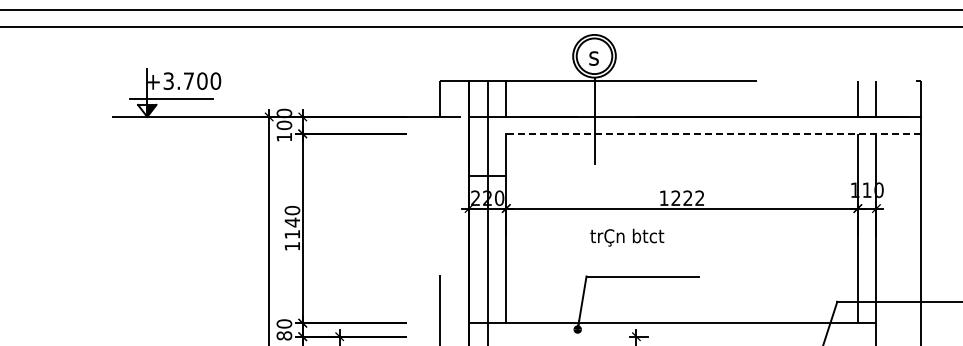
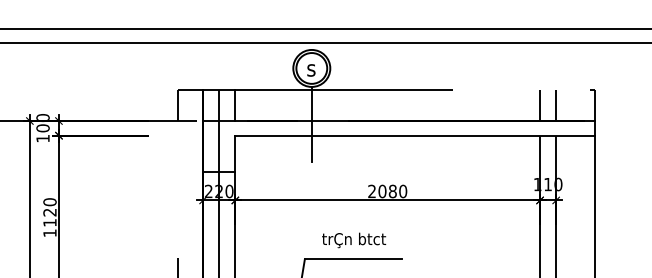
line: (713, 133) -> (414, 135), dashed -> solid
text: (681, 198) -> (387, 191), 1222 -> 2080
text: (291, 222) -> (49, 212), 1140 -> 1120
text: (627, 237) -> (354, 240), moved

